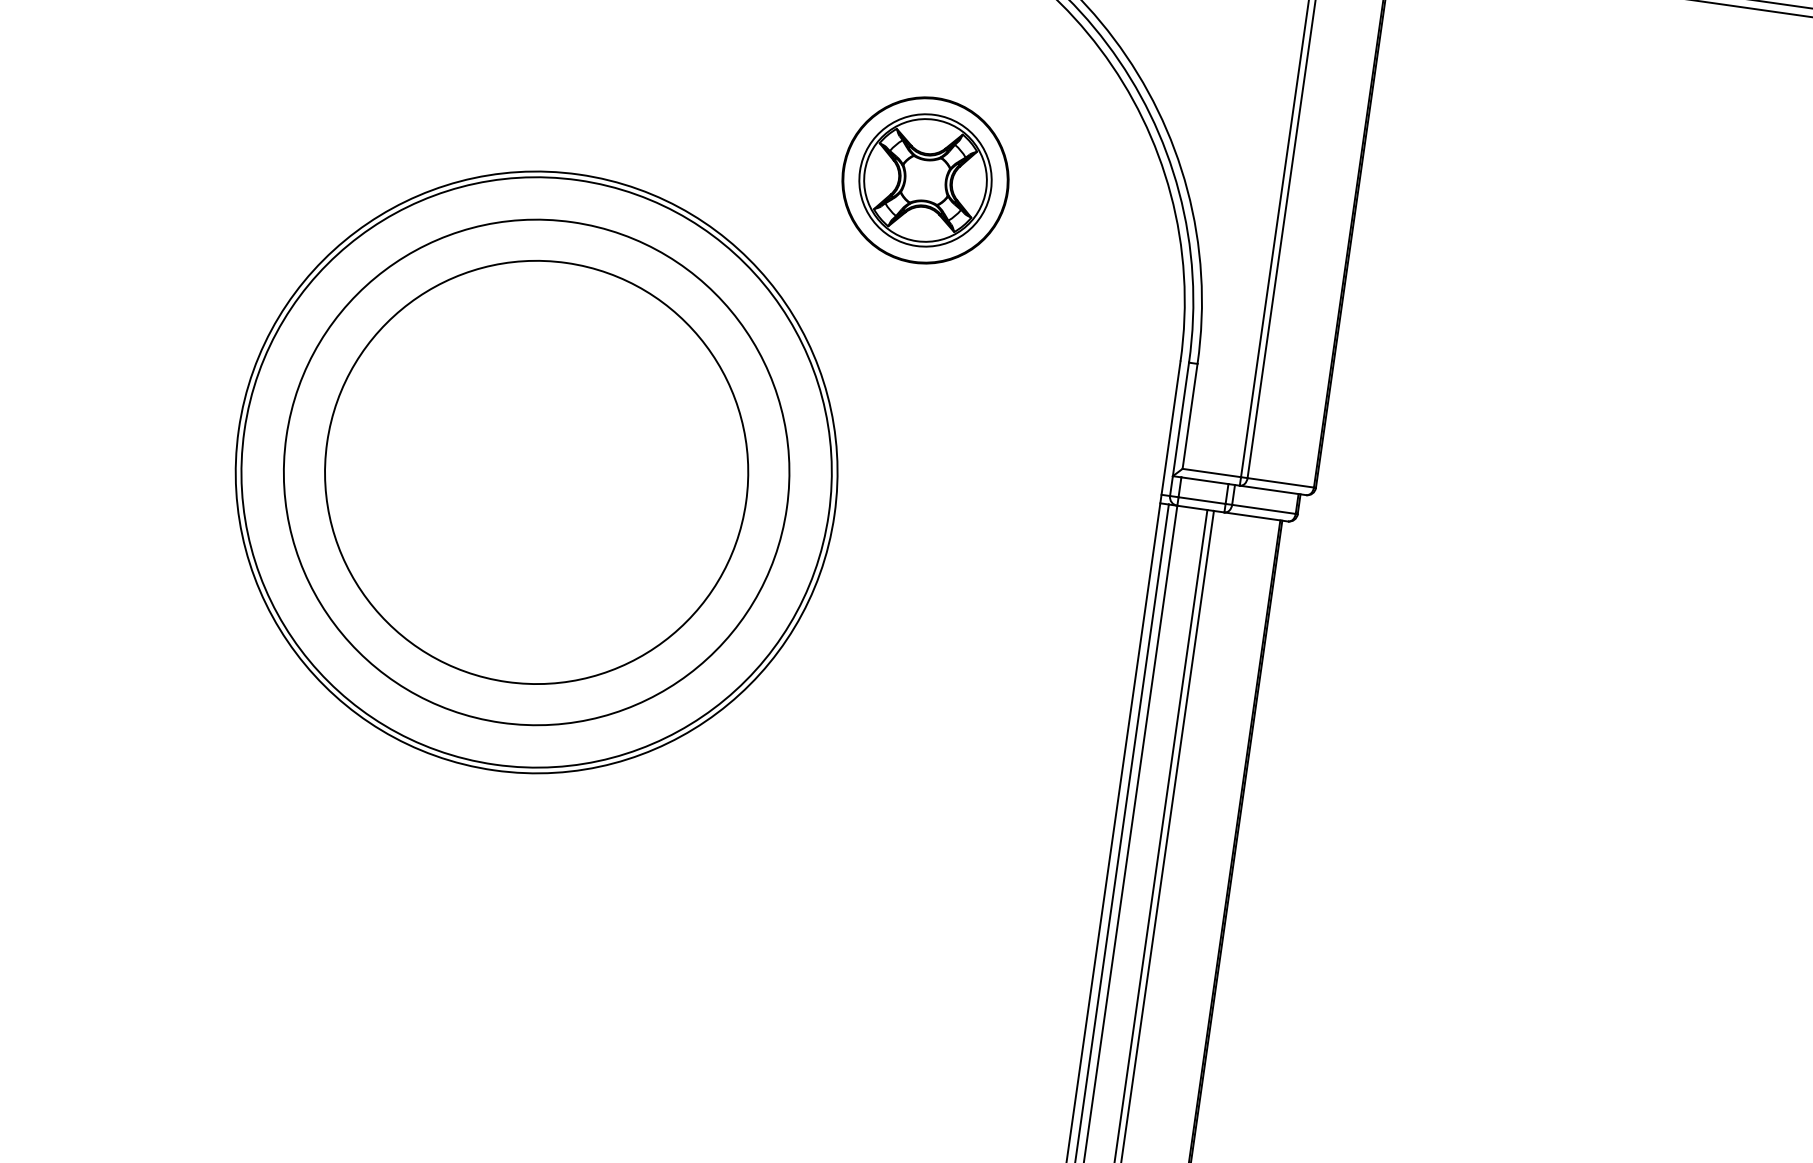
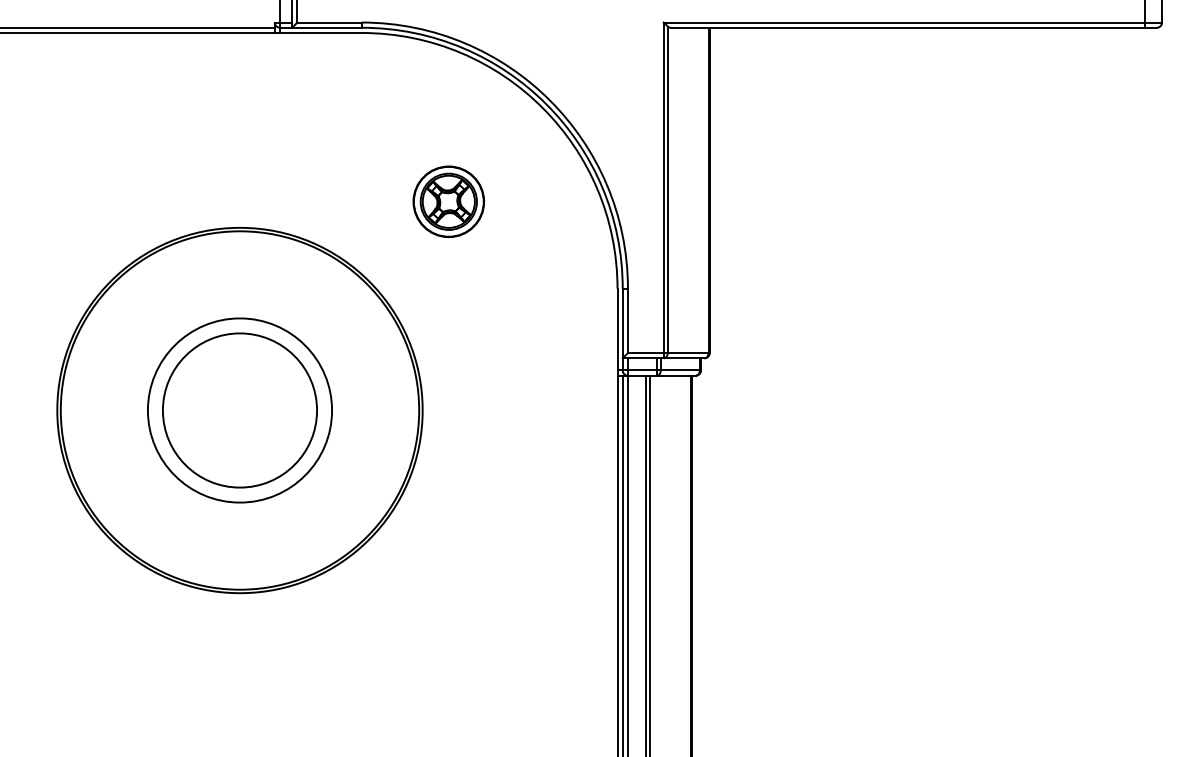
part: (925, 180) -> (448, 201), size x0.7
circle: (535, 472) -> (239, 410), size x0.6
circle: (535, 472) -> (239, 410), size x0.6

